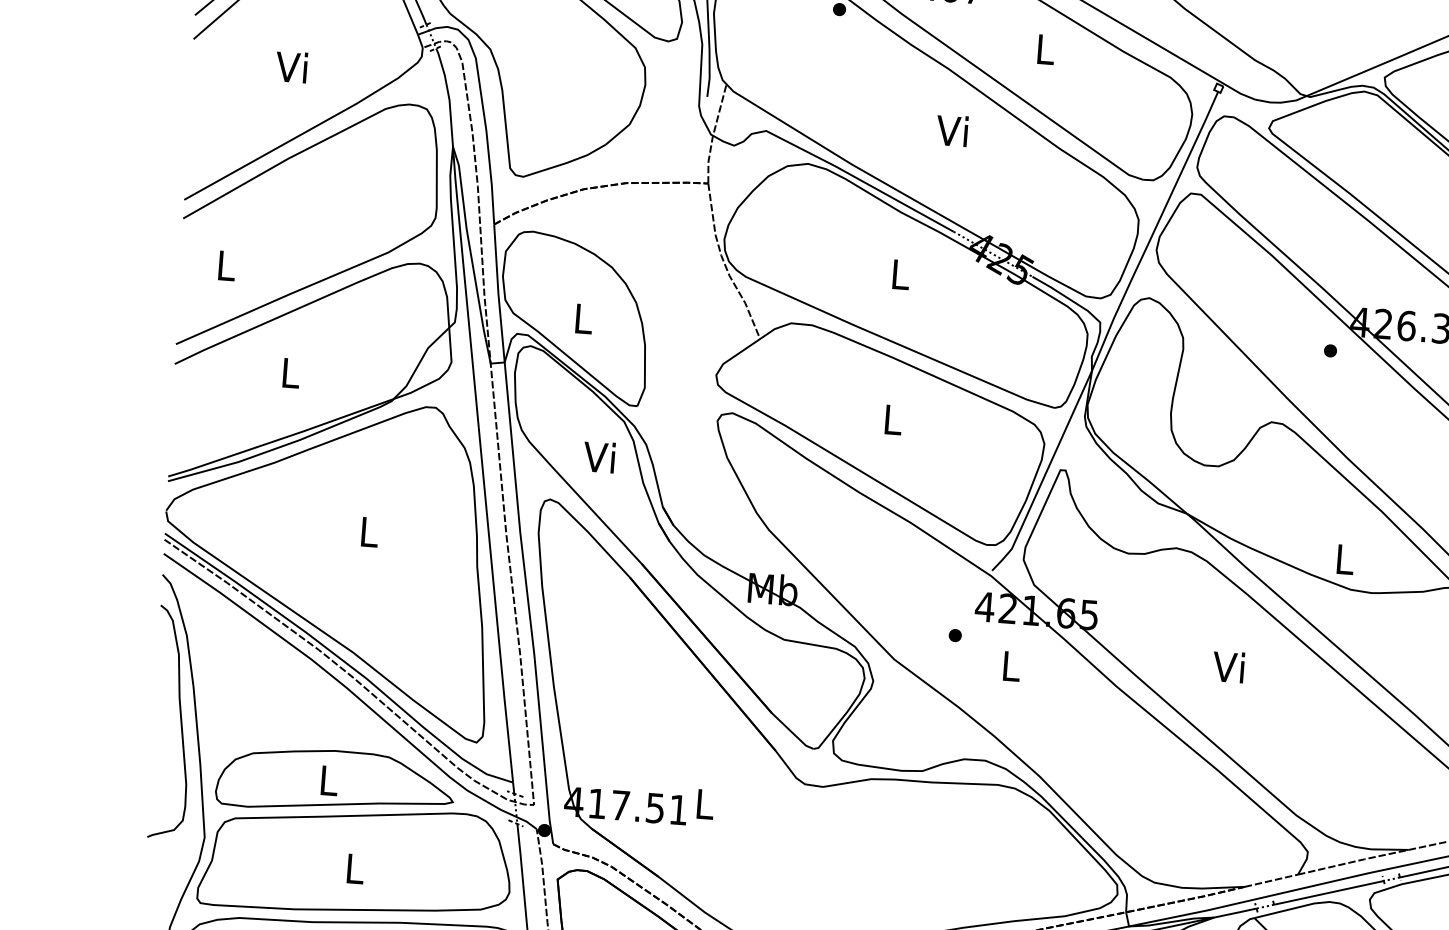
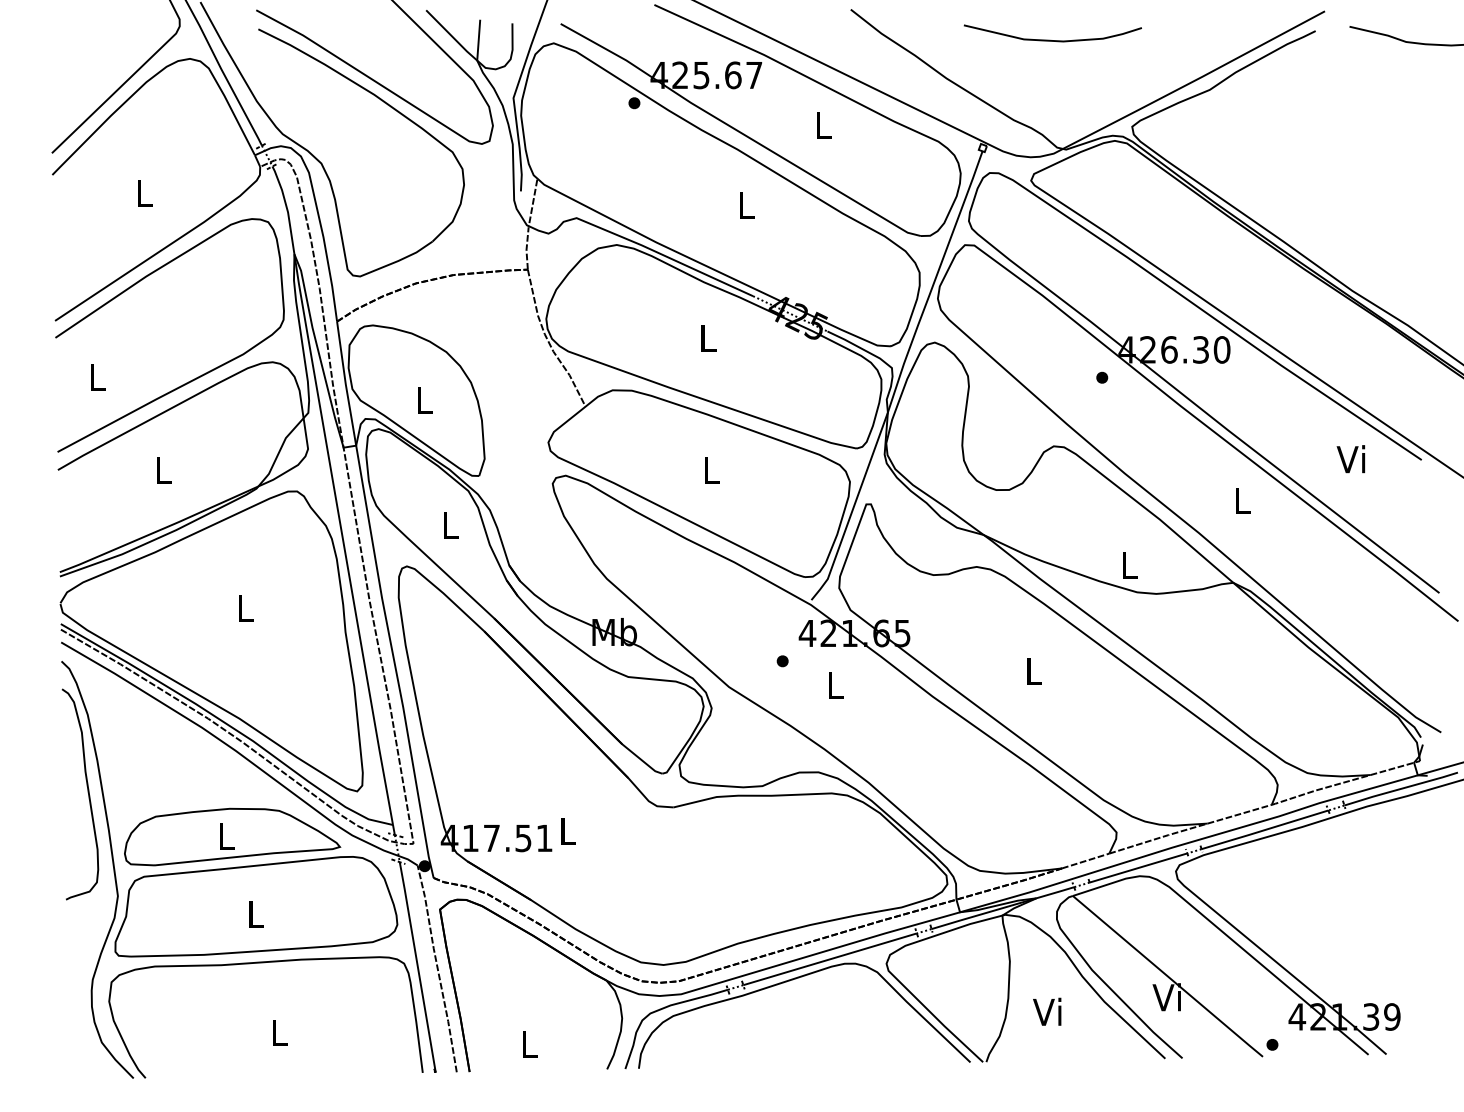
text: (291, 67) -> (142, 193), Vi -> L
text: (951, 130) -> (744, 204), Vi -> L
text: (599, 456) -> (448, 524), Vi -> L
text: (1228, 666) -> (1031, 670), Vi -> L

